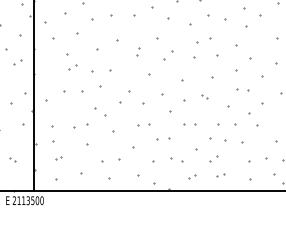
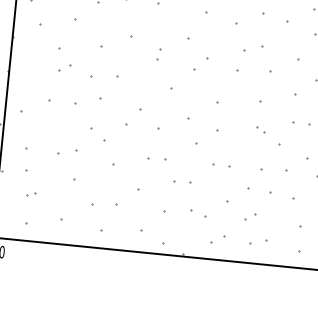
part: (204, 96) -> (260, 129), moved
part: (220, 175) -> (258, 241), size x1.6
part: (192, 176) -> (218, 239), size x1.6

